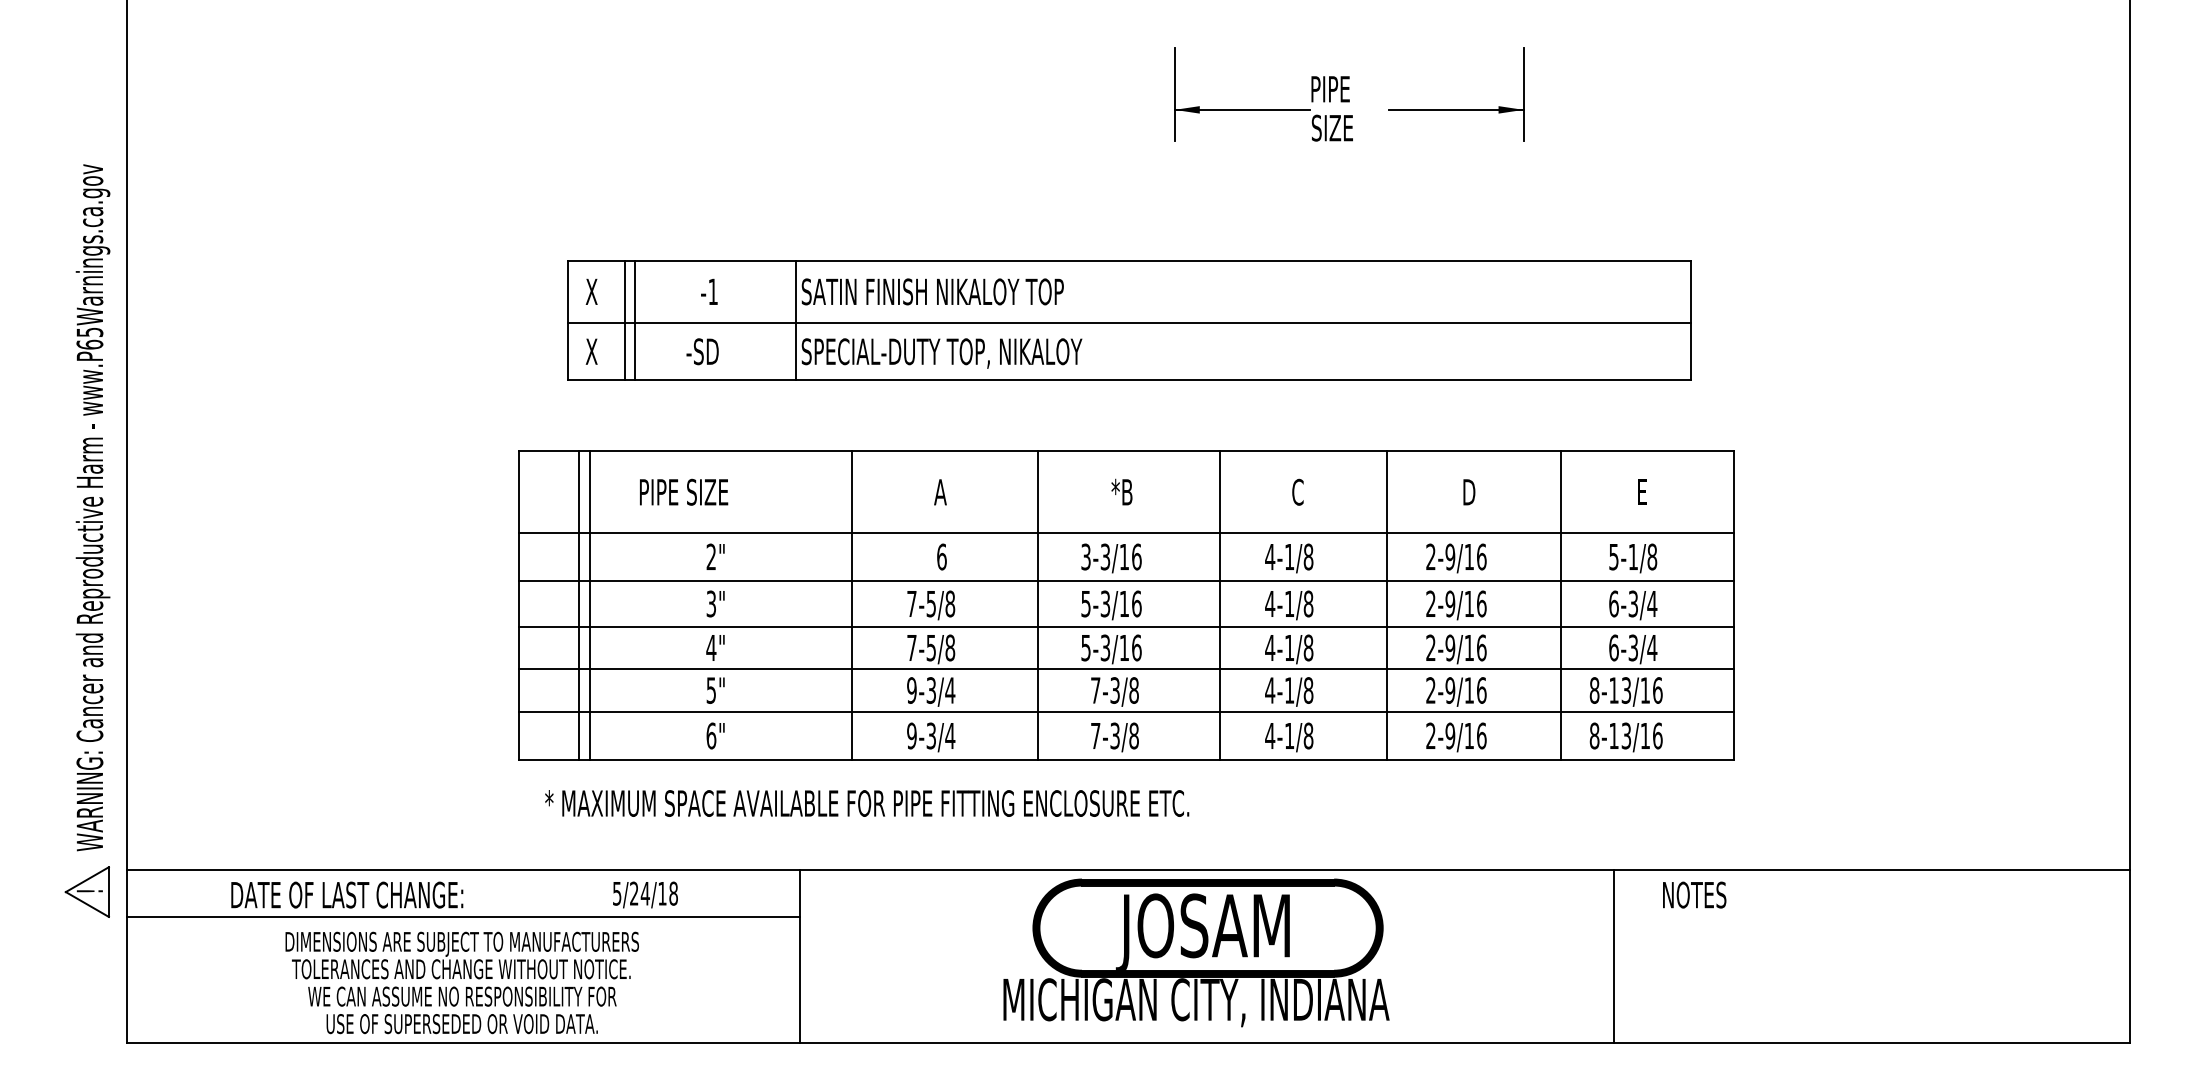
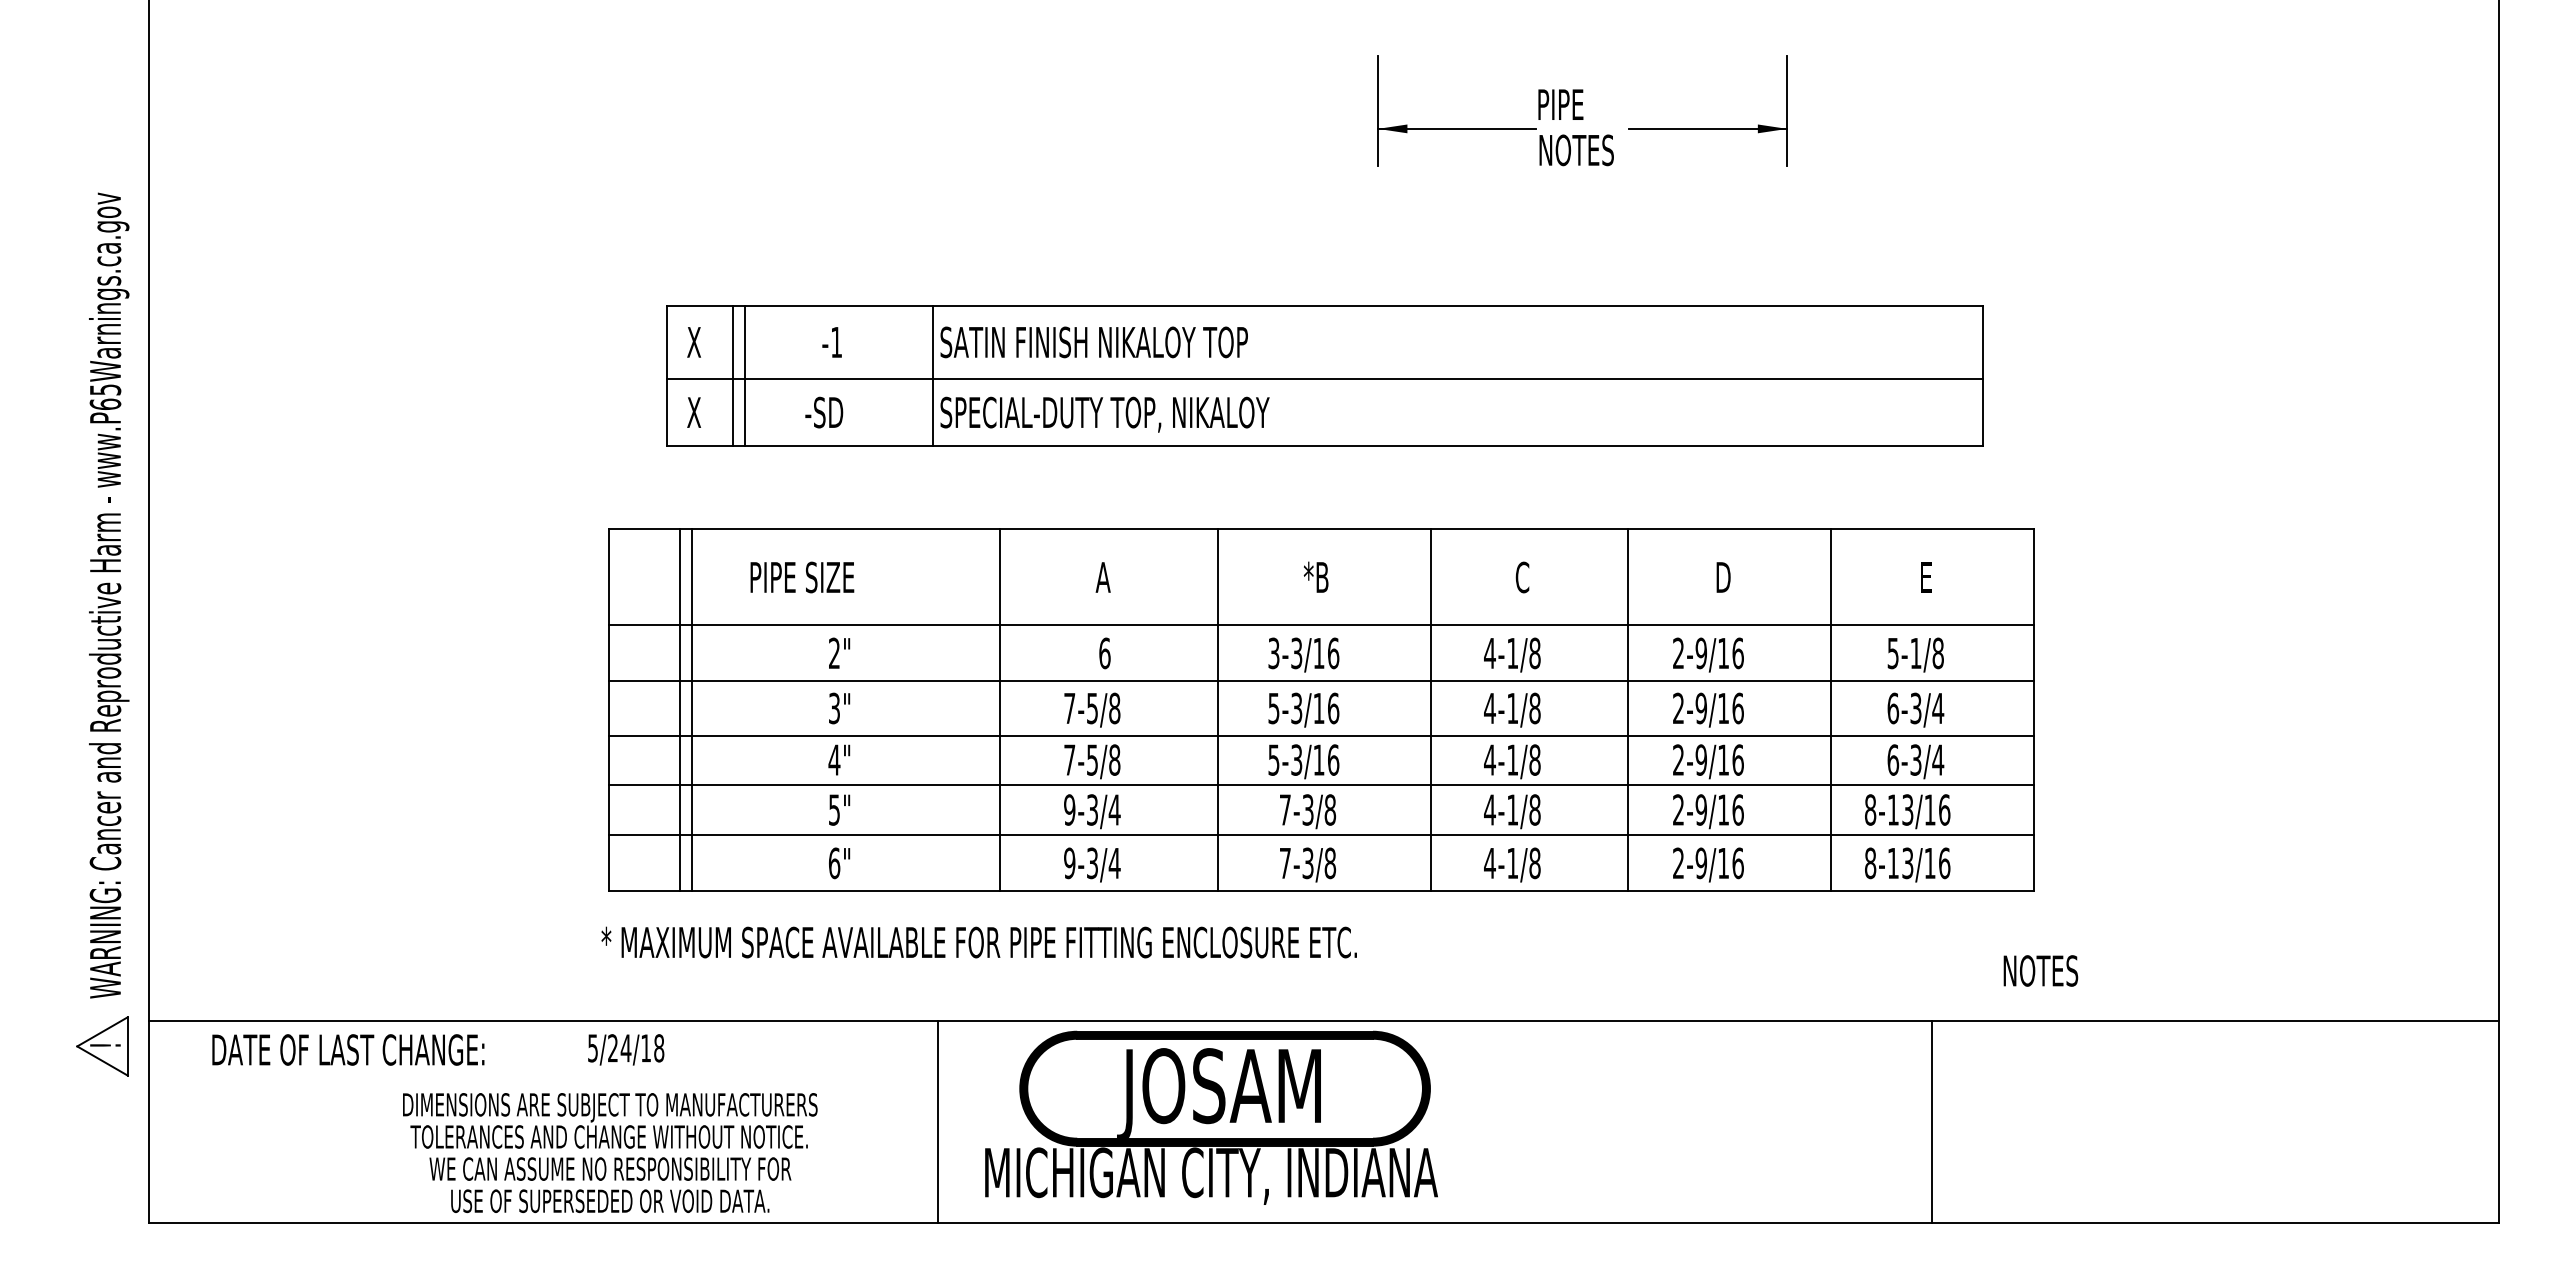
text: (1343, 128) -> (1575, 150), SIZE -> NOTES
text: (866, 803) -> (978, 942), moved
text: (347, 894) -> (348, 1049), moved
text: (645, 894) -> (626, 1049), moved
text: (1694, 894) -> (2040, 970), moved
line: (463, 917) -> (543, 1076), removed
part: (1196, 952) -> (1211, 1117), moved
line: (1613, 956) -> (1931, 1122), moved
text: (462, 983) -> (610, 1153), moved

